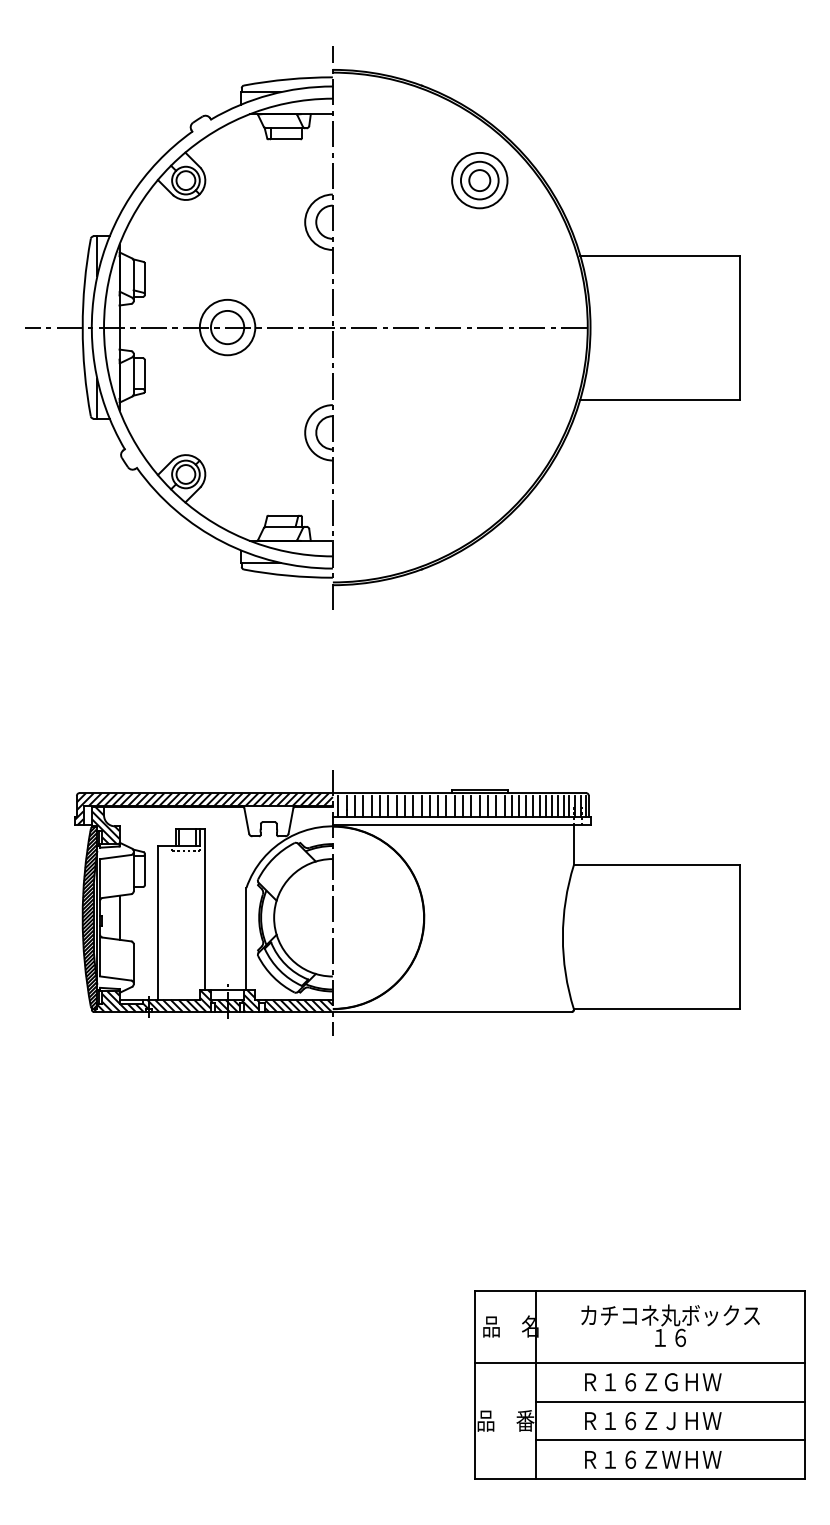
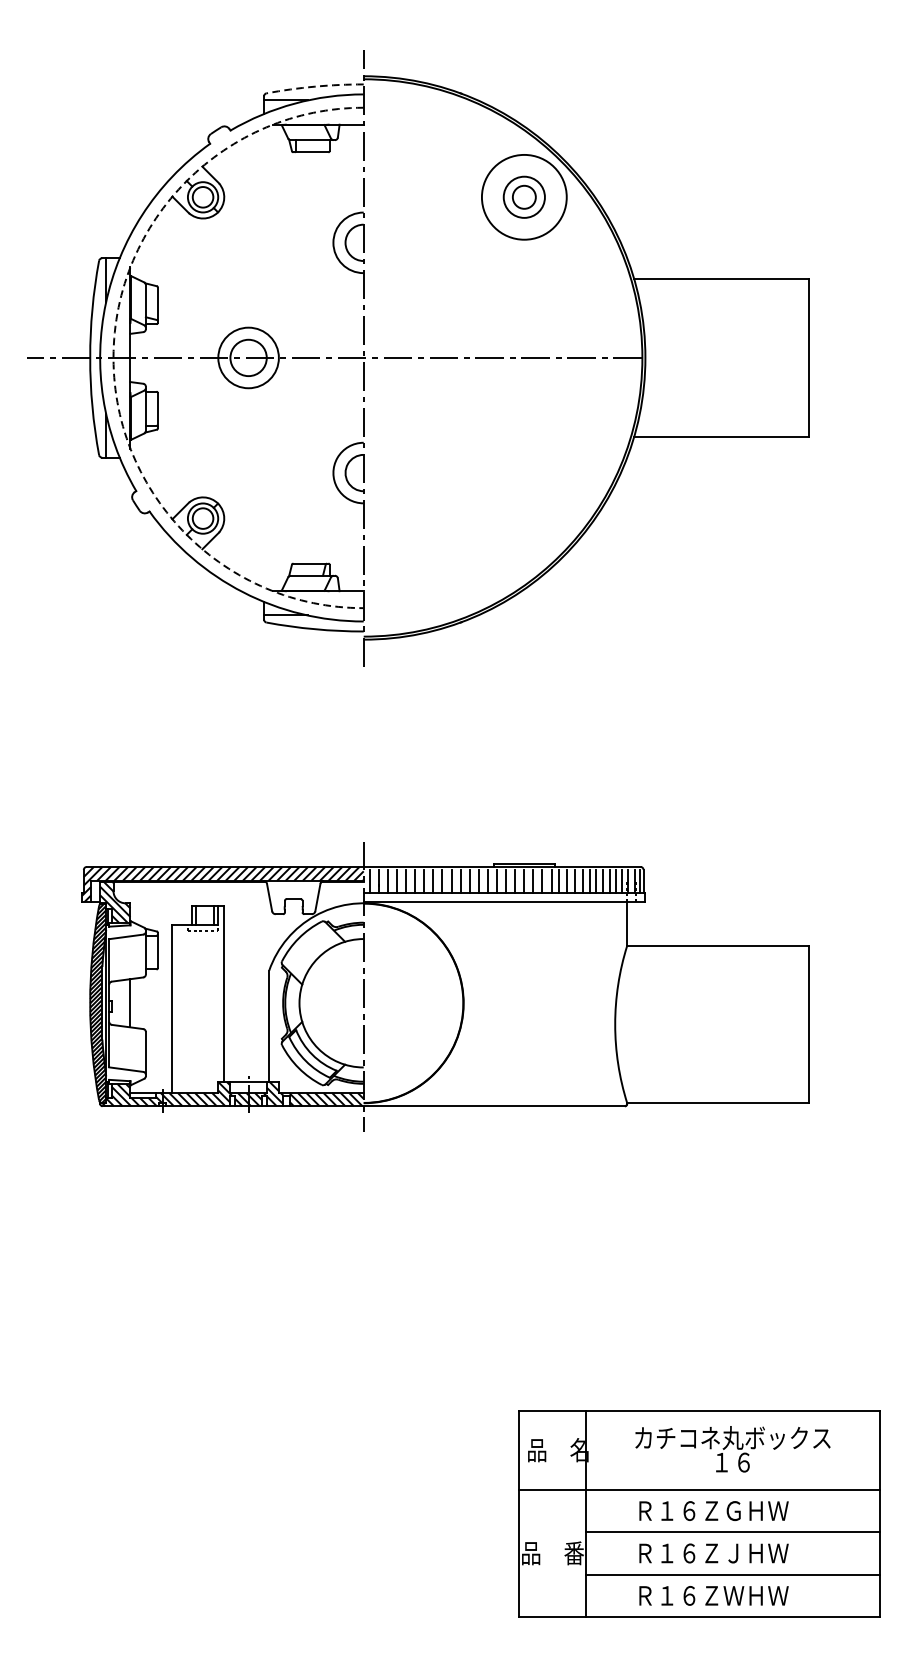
arc: (288, 79) -> (315, 86), solid -> dashed
circle: (479, 180) -> (524, 197), size x1.4
arc: (104, 327) -> (114, 357), solid -> dashed

